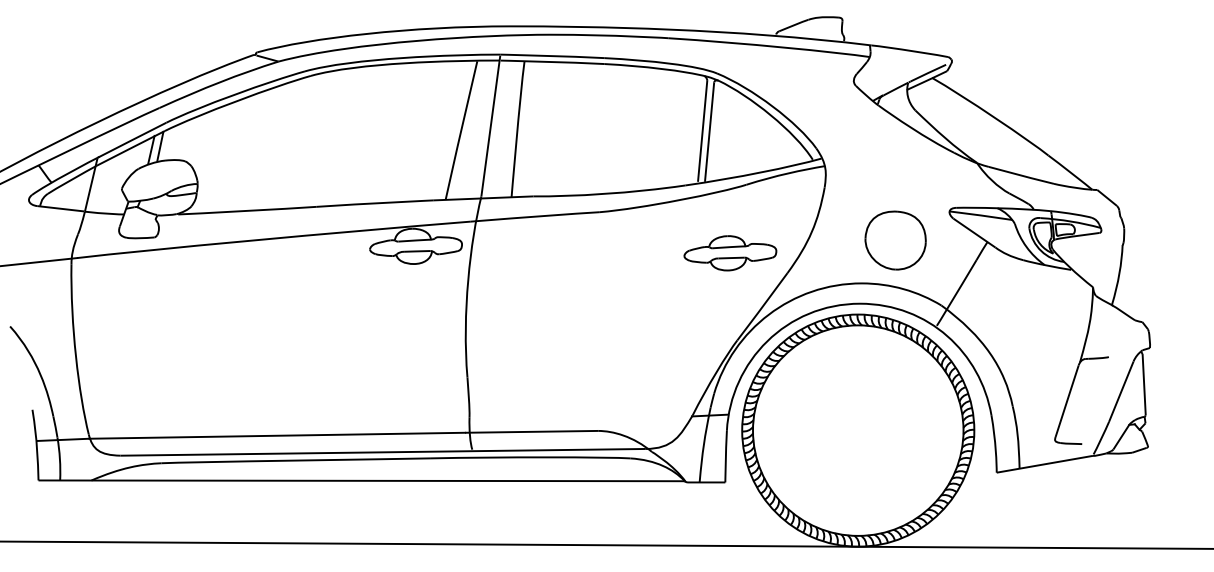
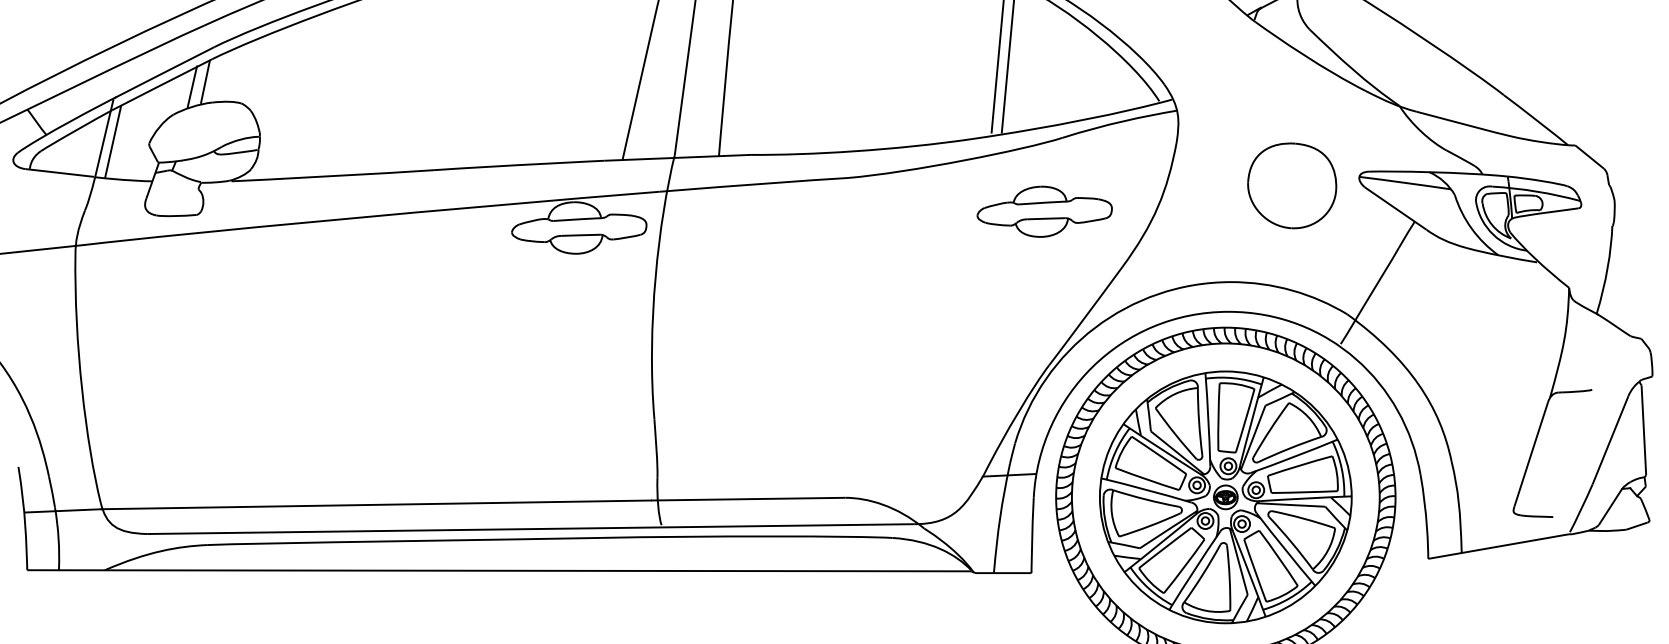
line: (96, 187) -> (112, 141), added
part: (895, 240) -> (1291, 185), moved
part: (730, 253) -> (1044, 212), moved
part: (858, 430) -> (1226, 497), added

